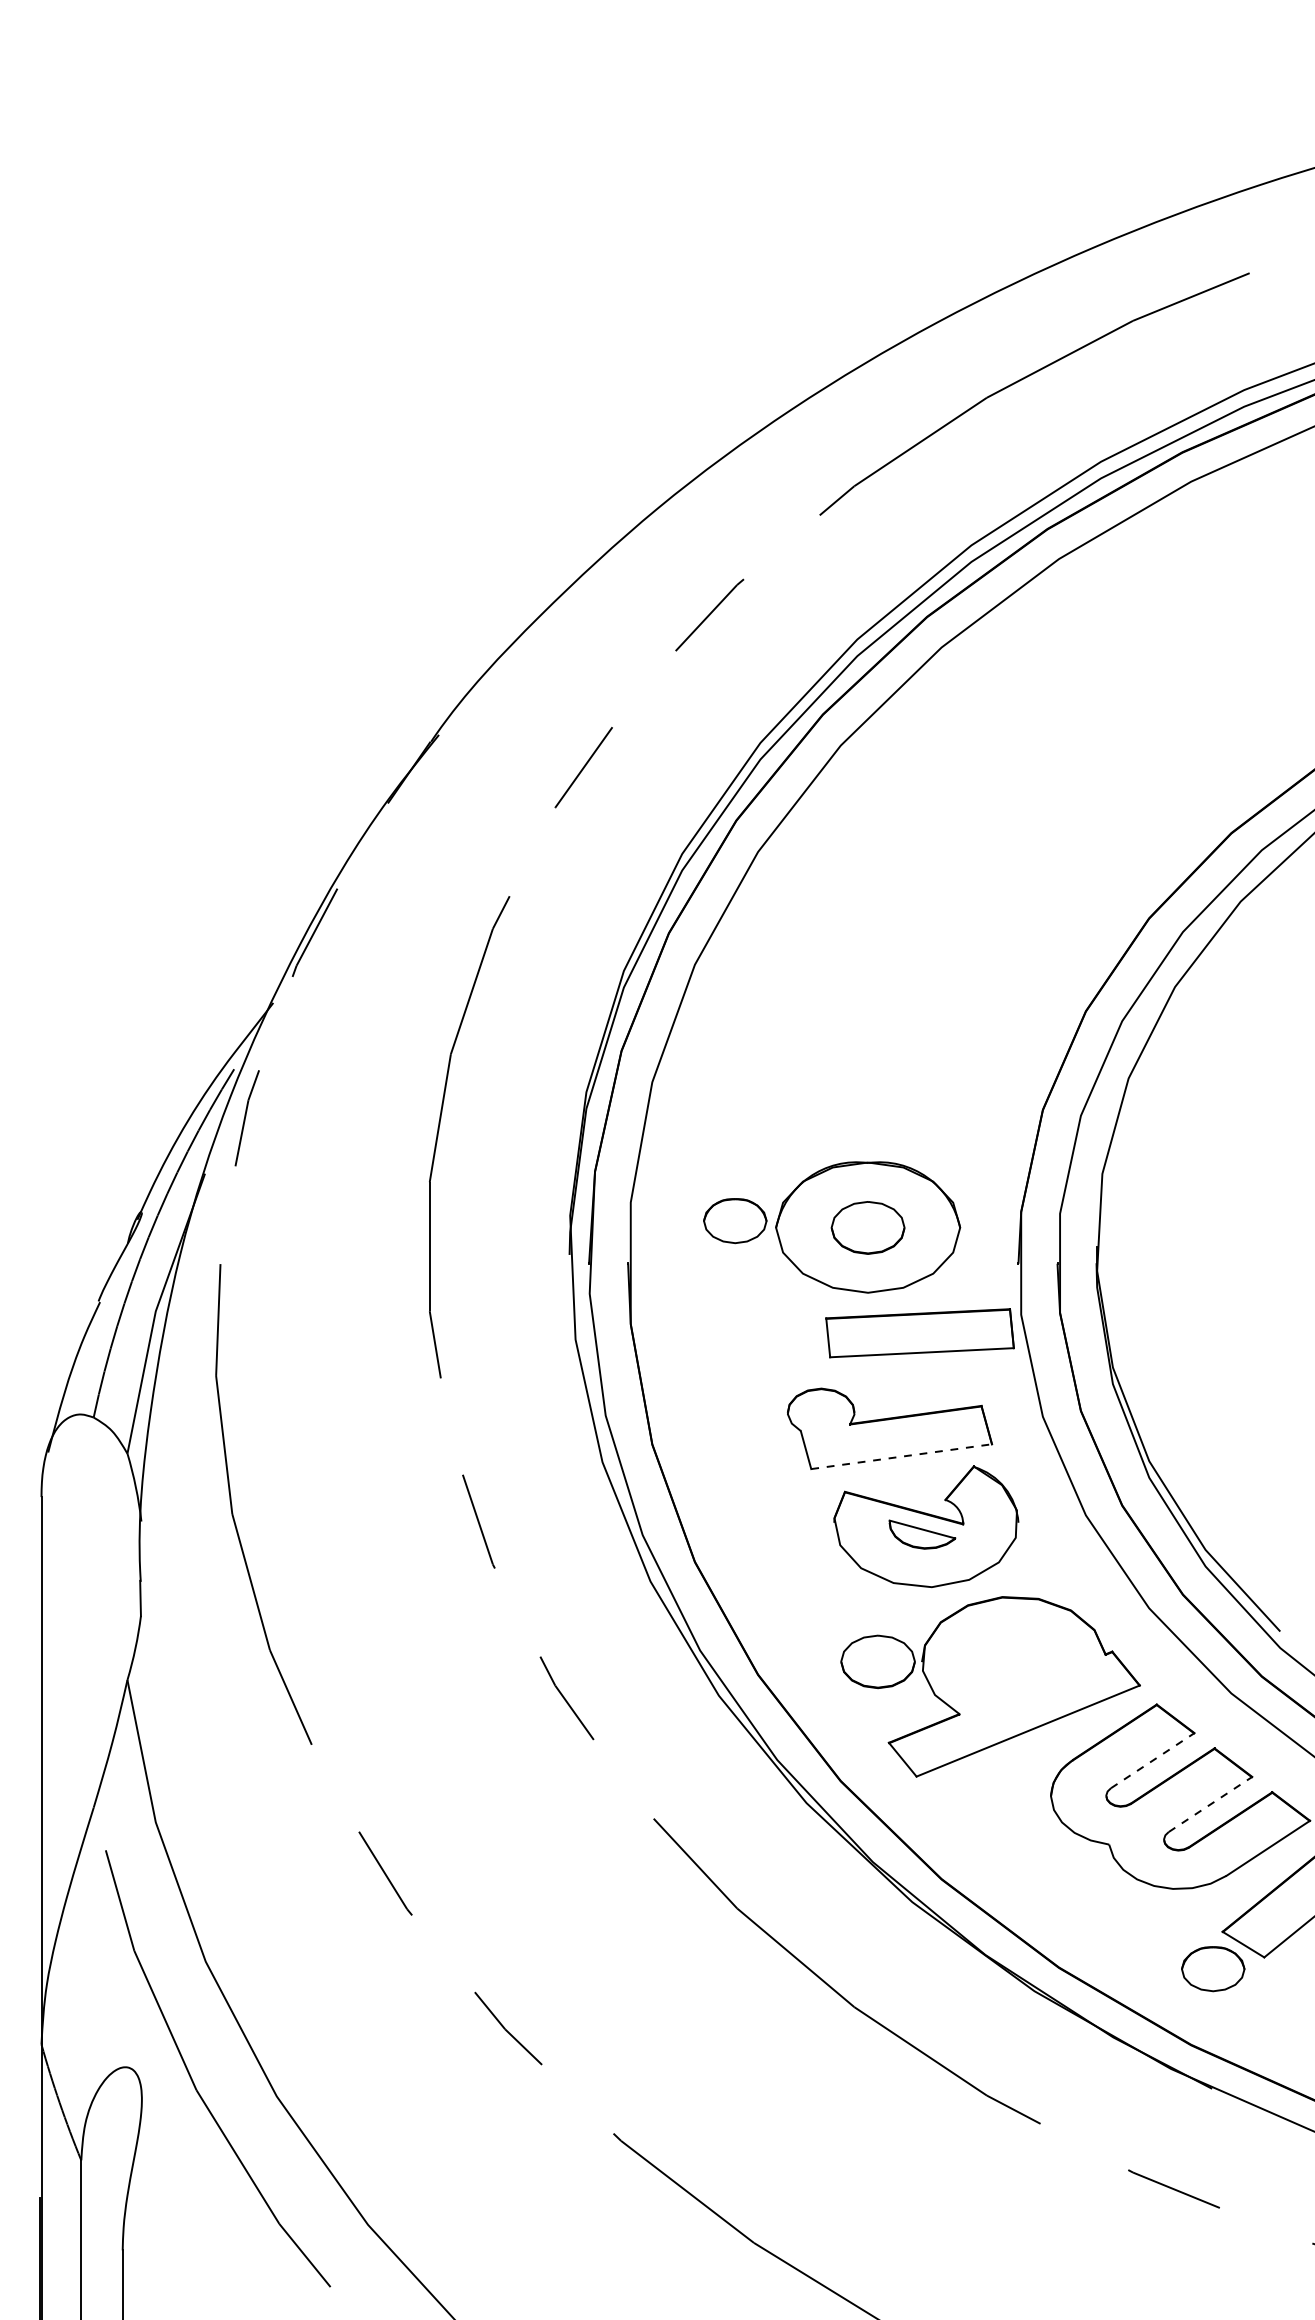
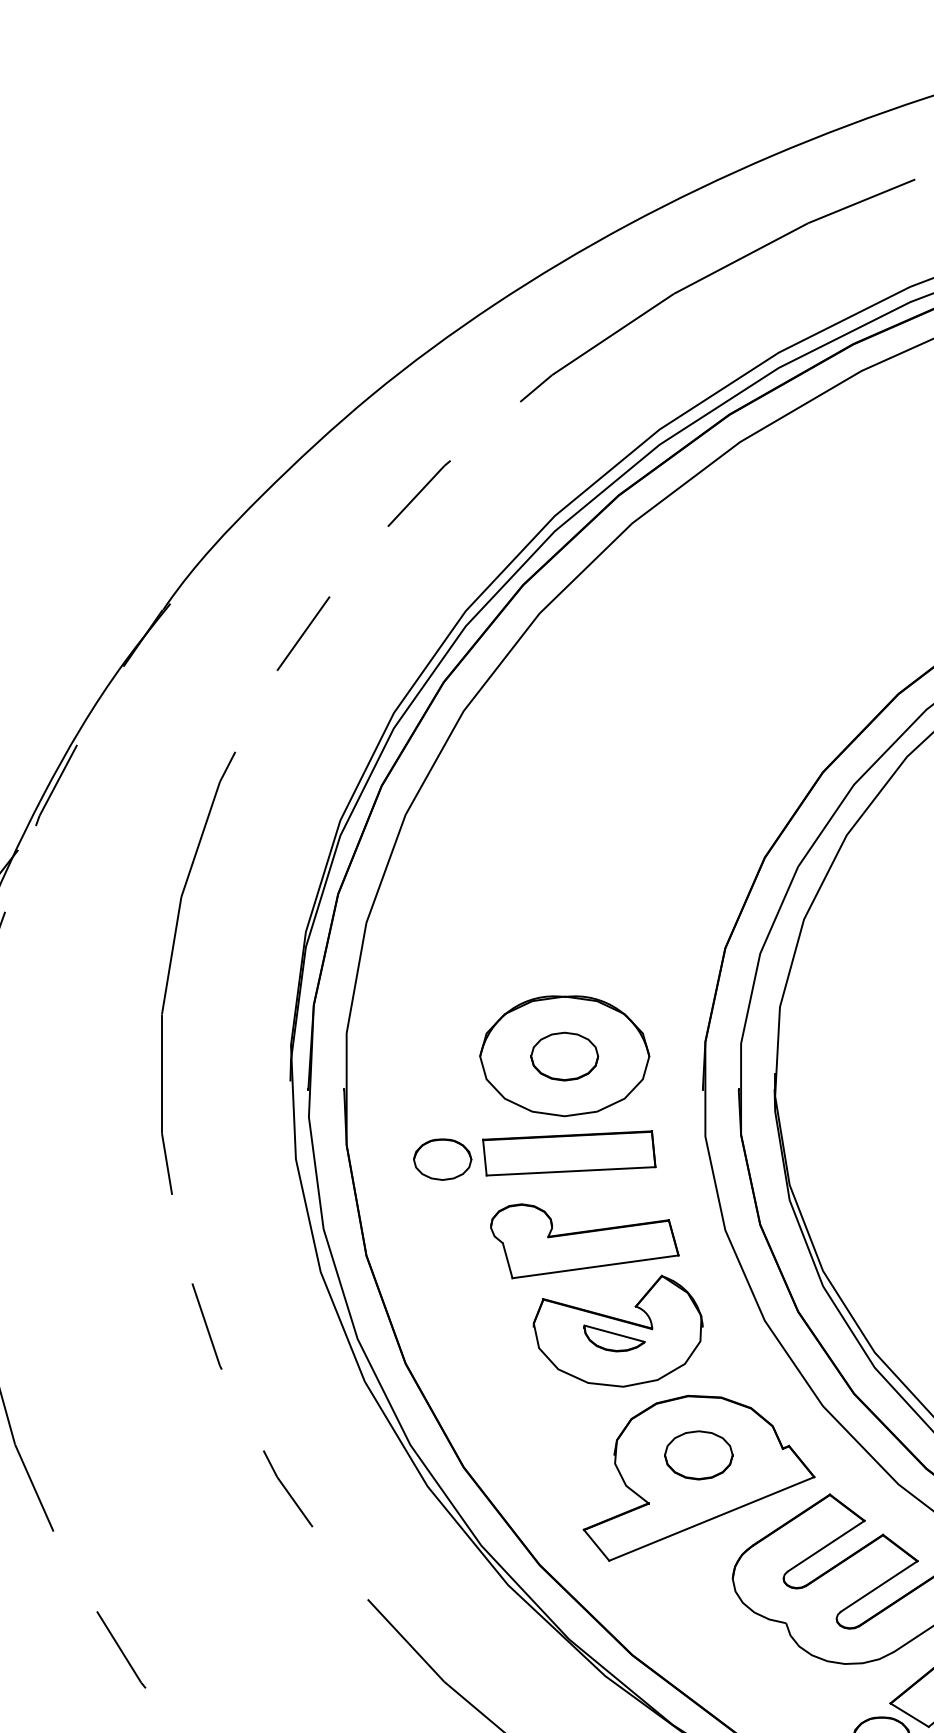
part: (735, 1221) -> (442, 1160), moved
part: (919, 1333) -> (568, 1153), moved
line: (902, 1456) -> (596, 1266), dashed -> solid
part: (877, 1661) -> (698, 1455), moved
line: (1153, 1760) -> (826, 1545), dashed -> solid
line: (1210, 1804) -> (879, 1586), dashed -> solid

